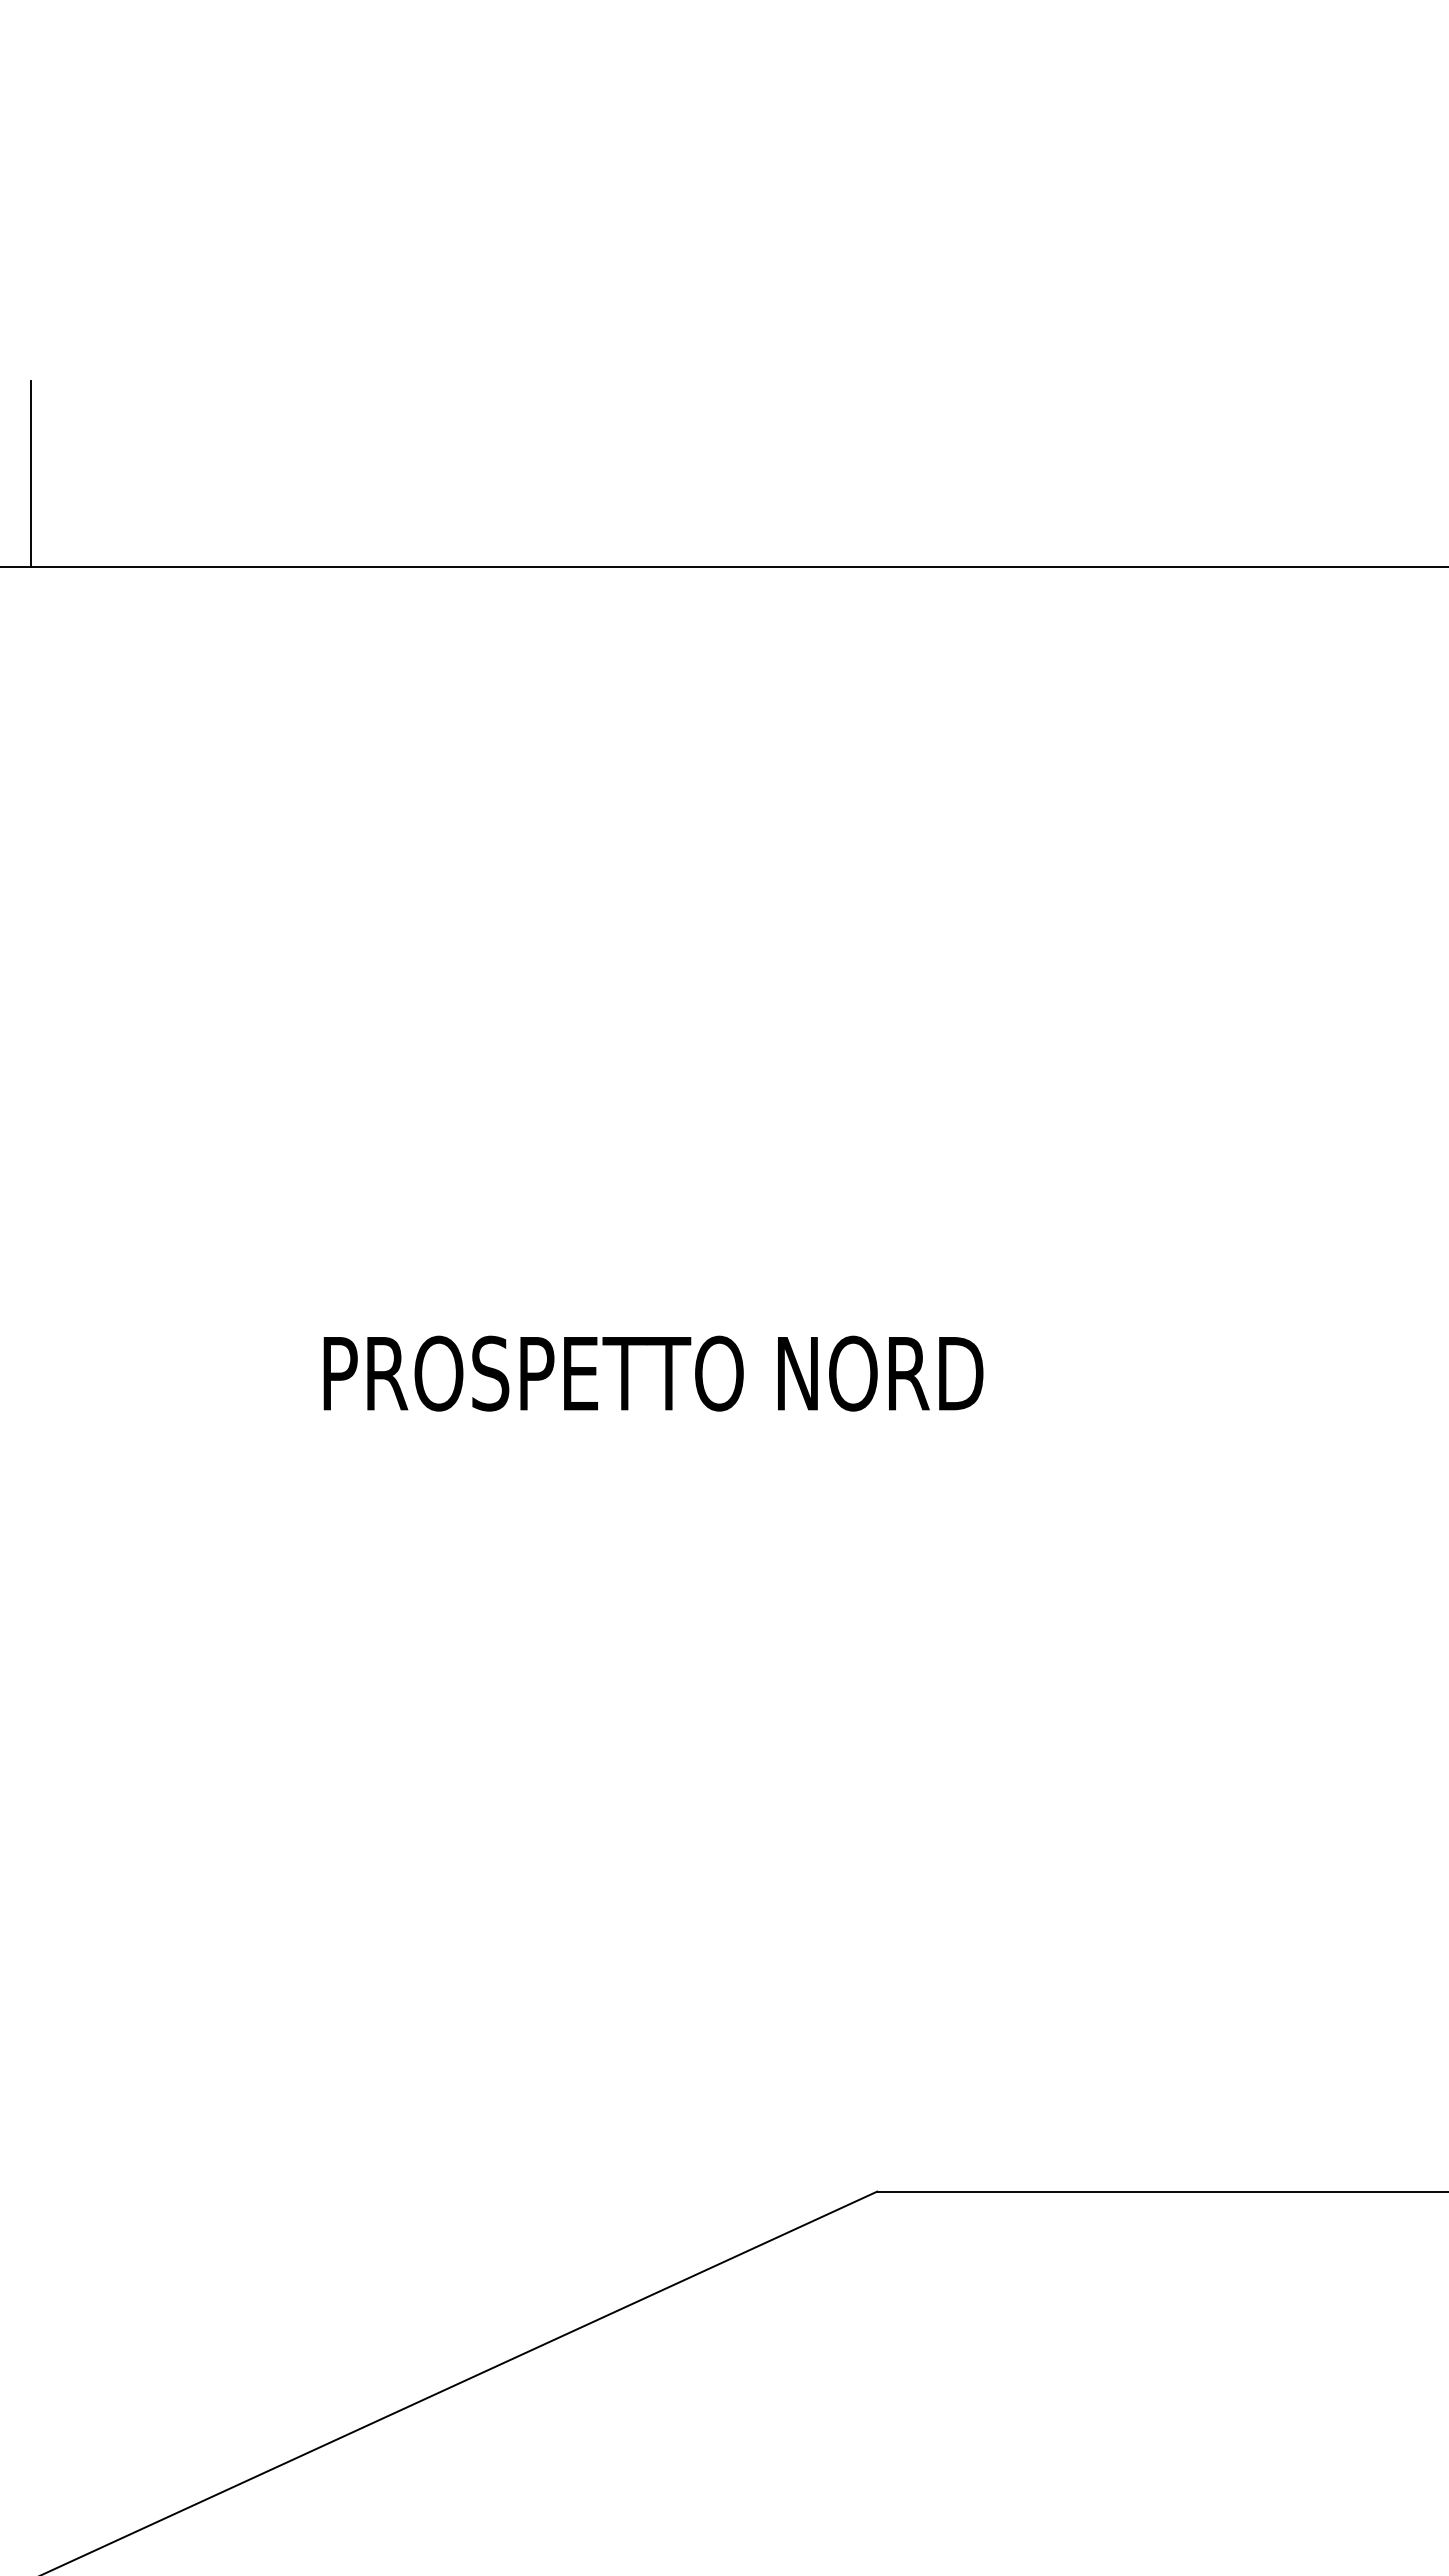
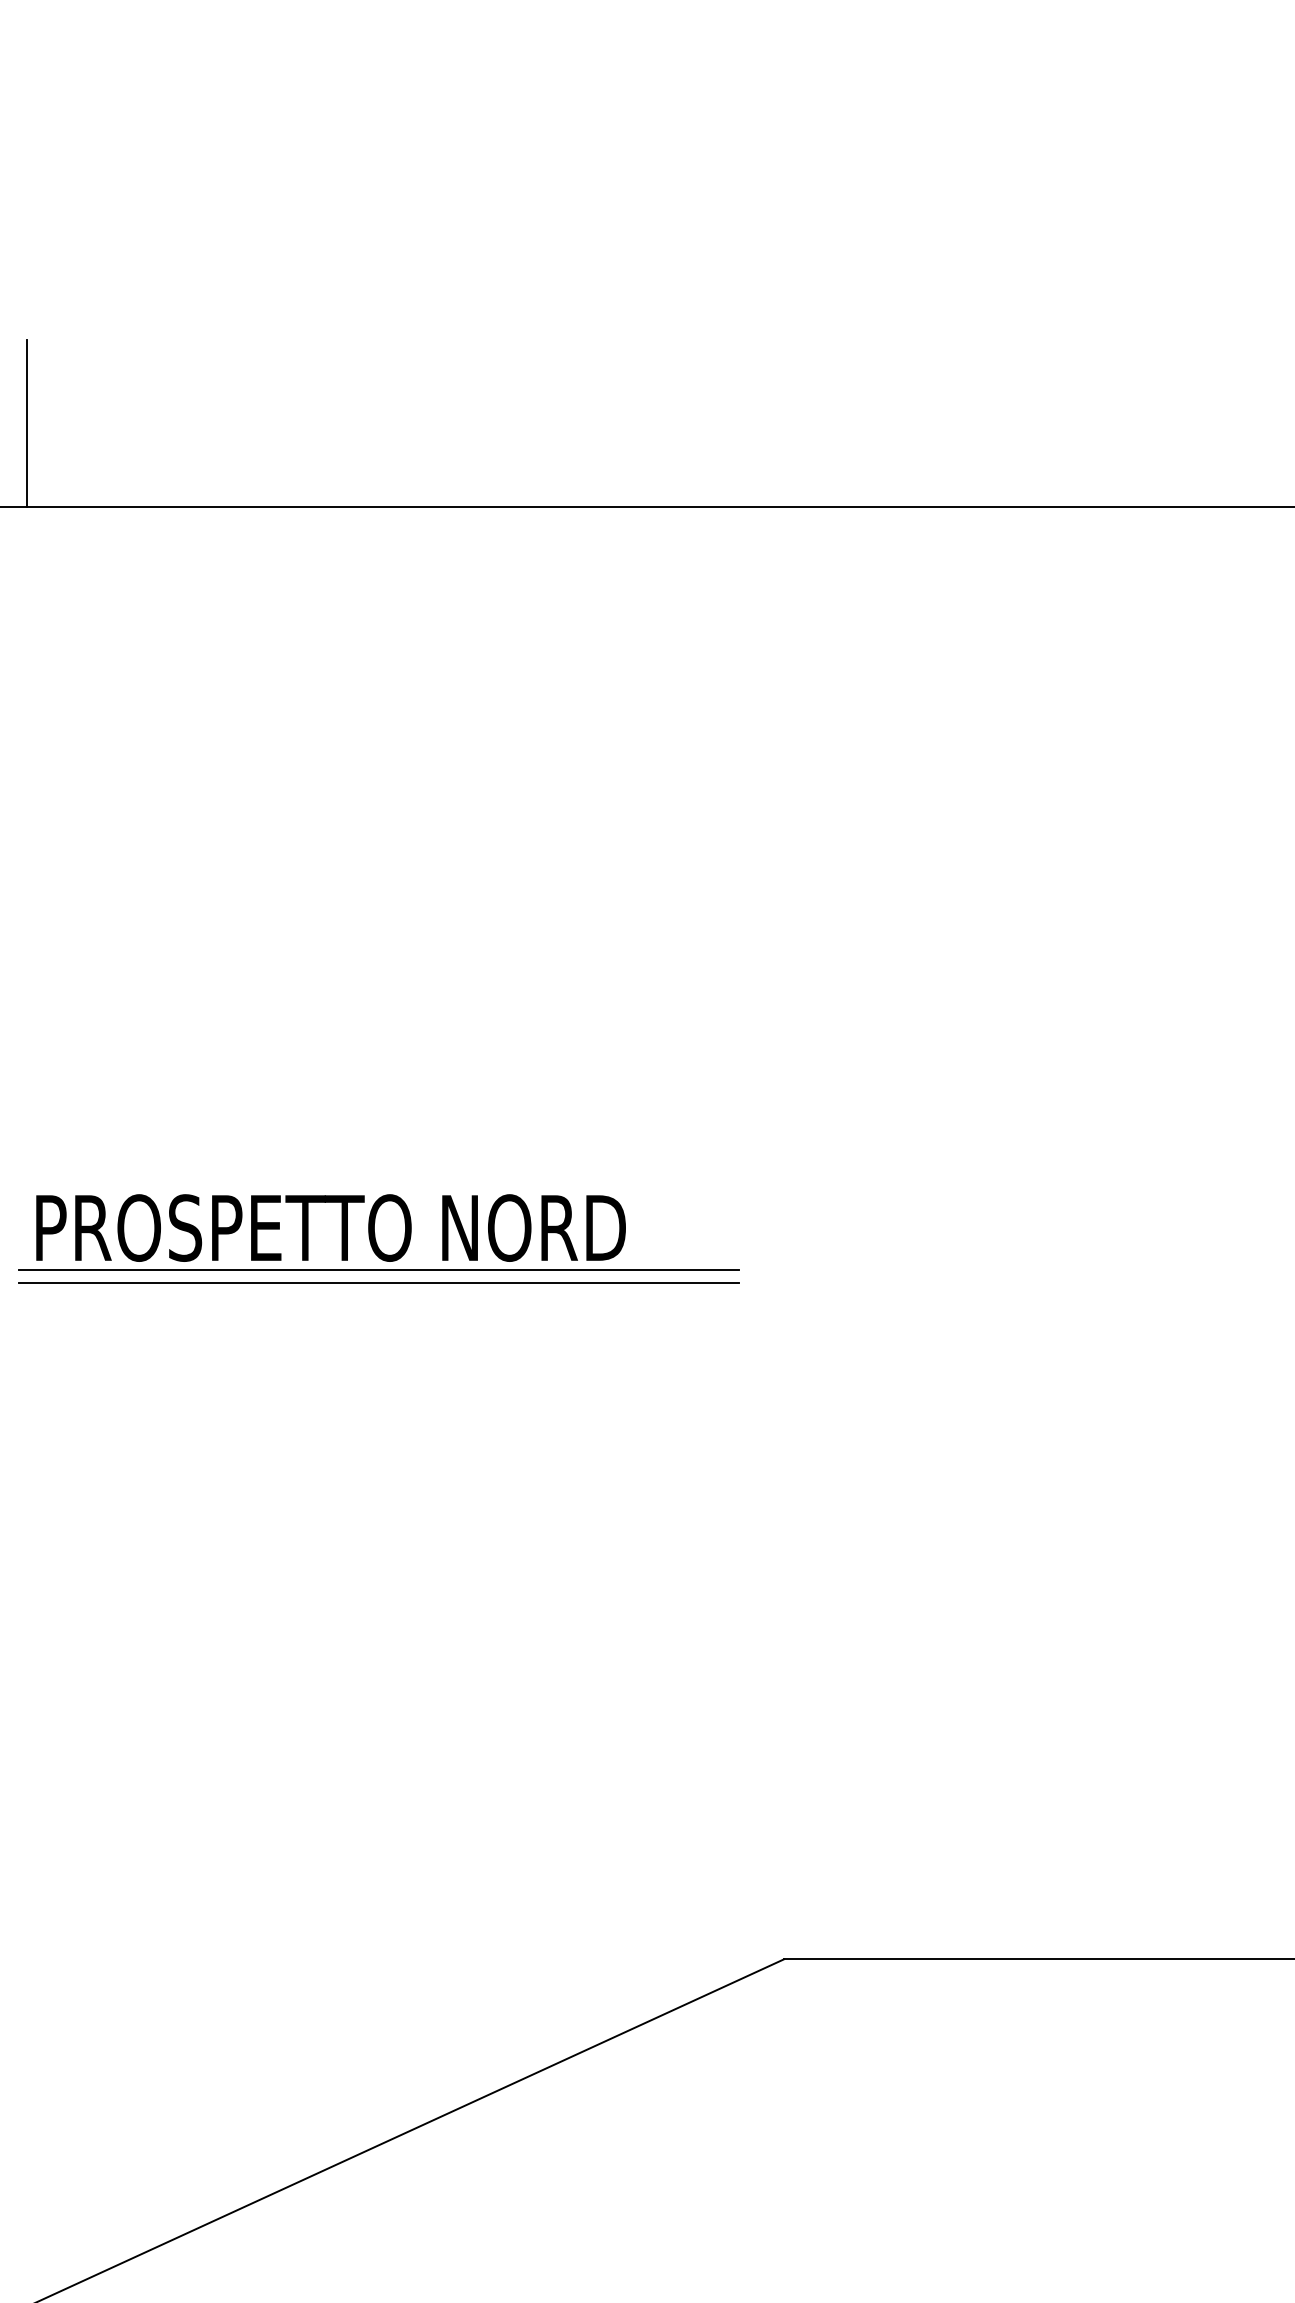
text: (653, 1373) -> (331, 1227), moved
line: (424, 1420) -> (379, 1269), added
line: (424, 1435) -> (379, 1283), added

